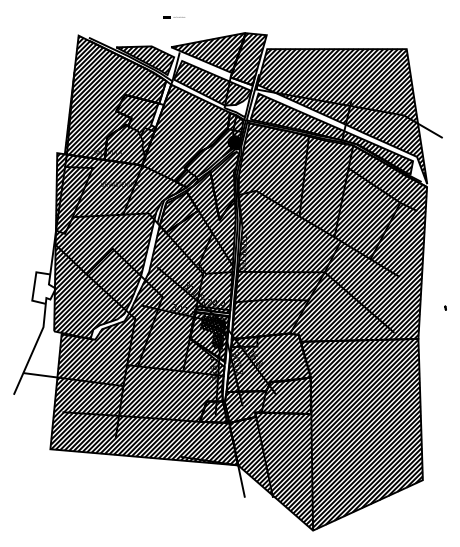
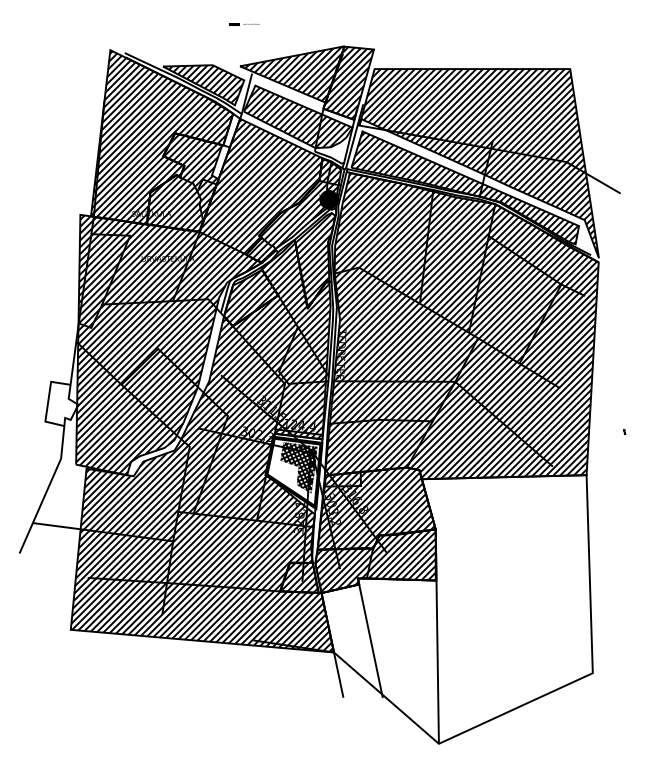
hatch: (209, 336) -> (293, 471), removed
hatch: (325, 434) -> (456, 609), removed

